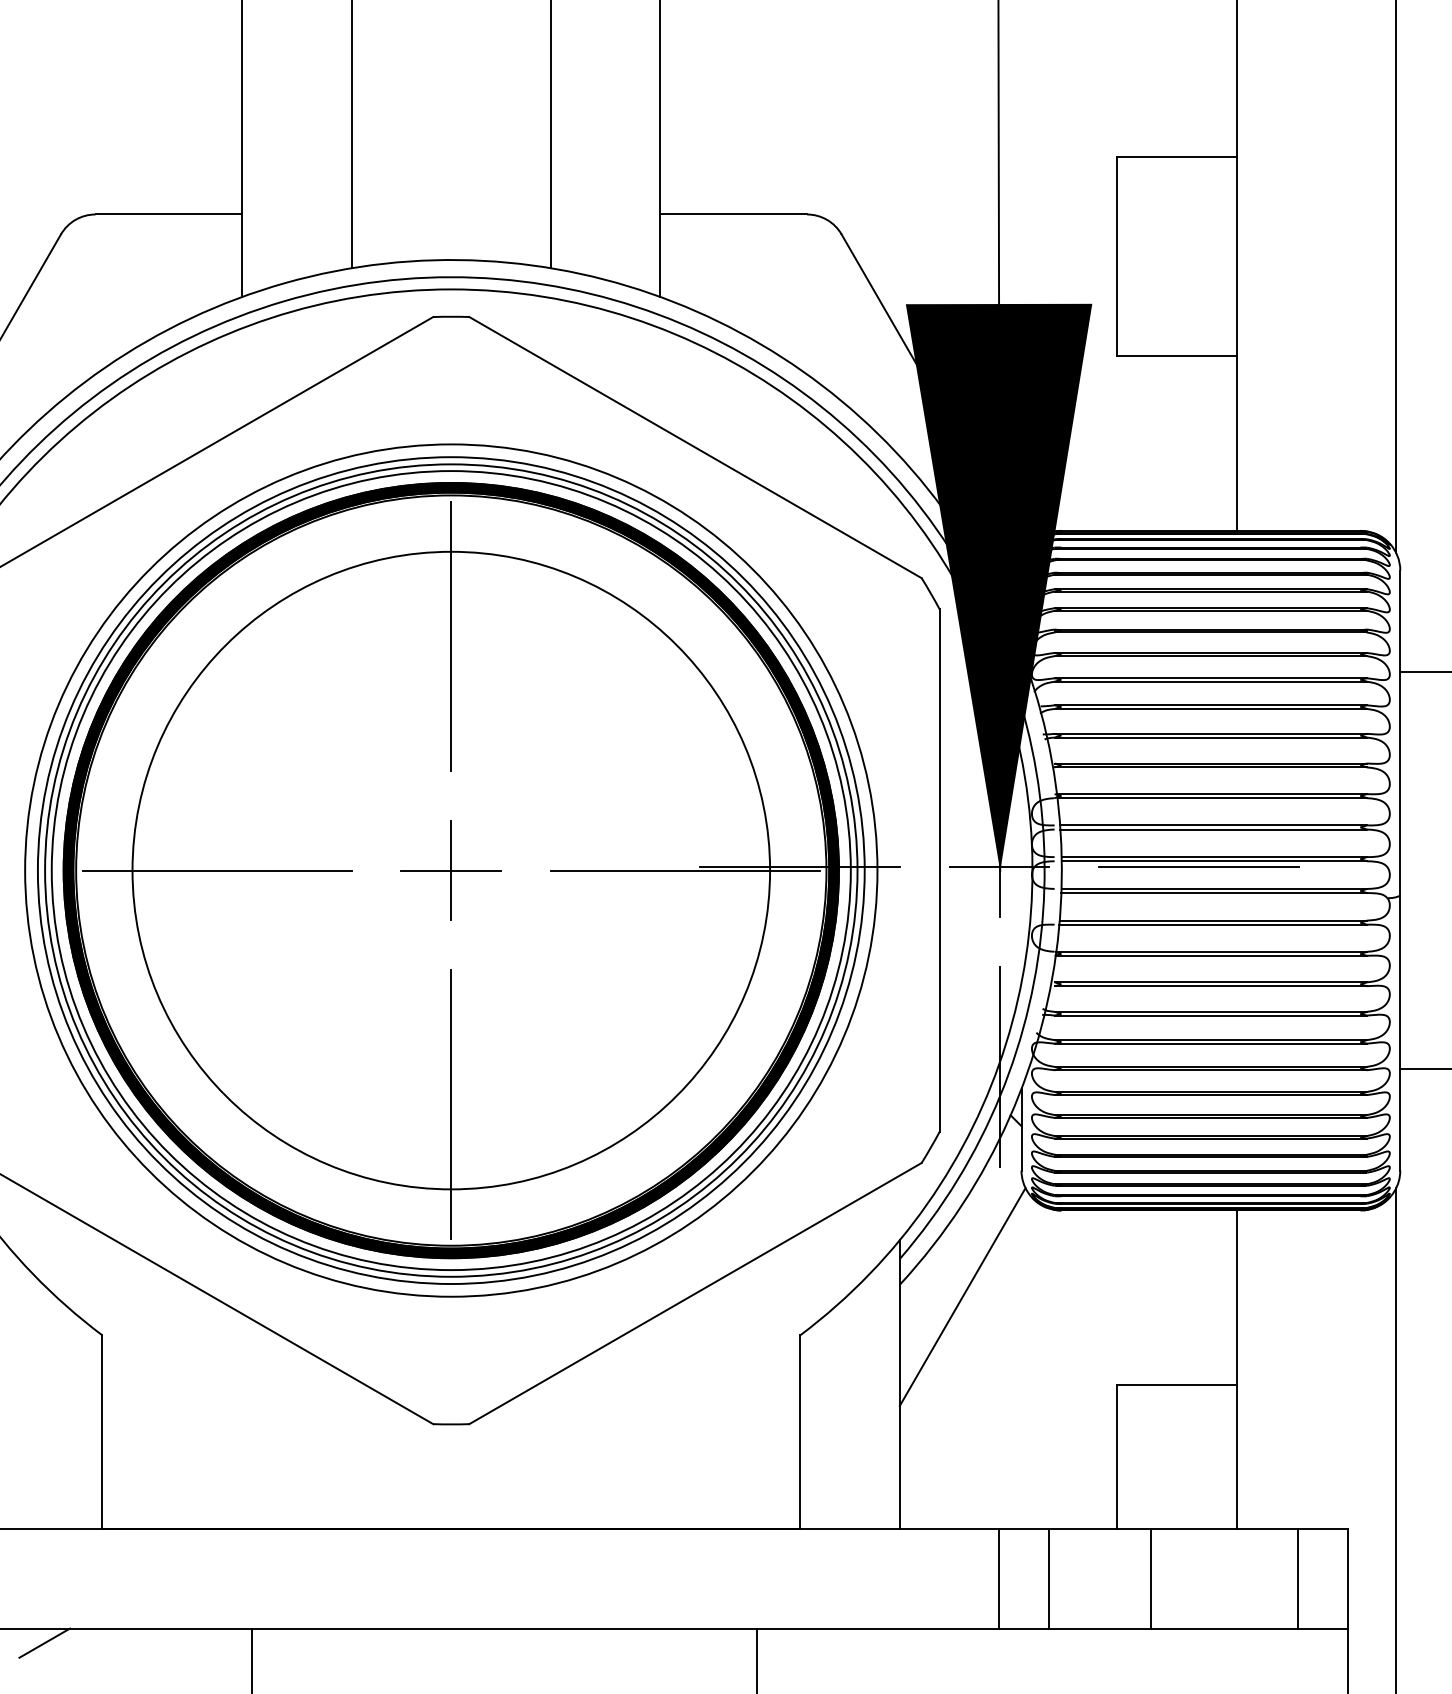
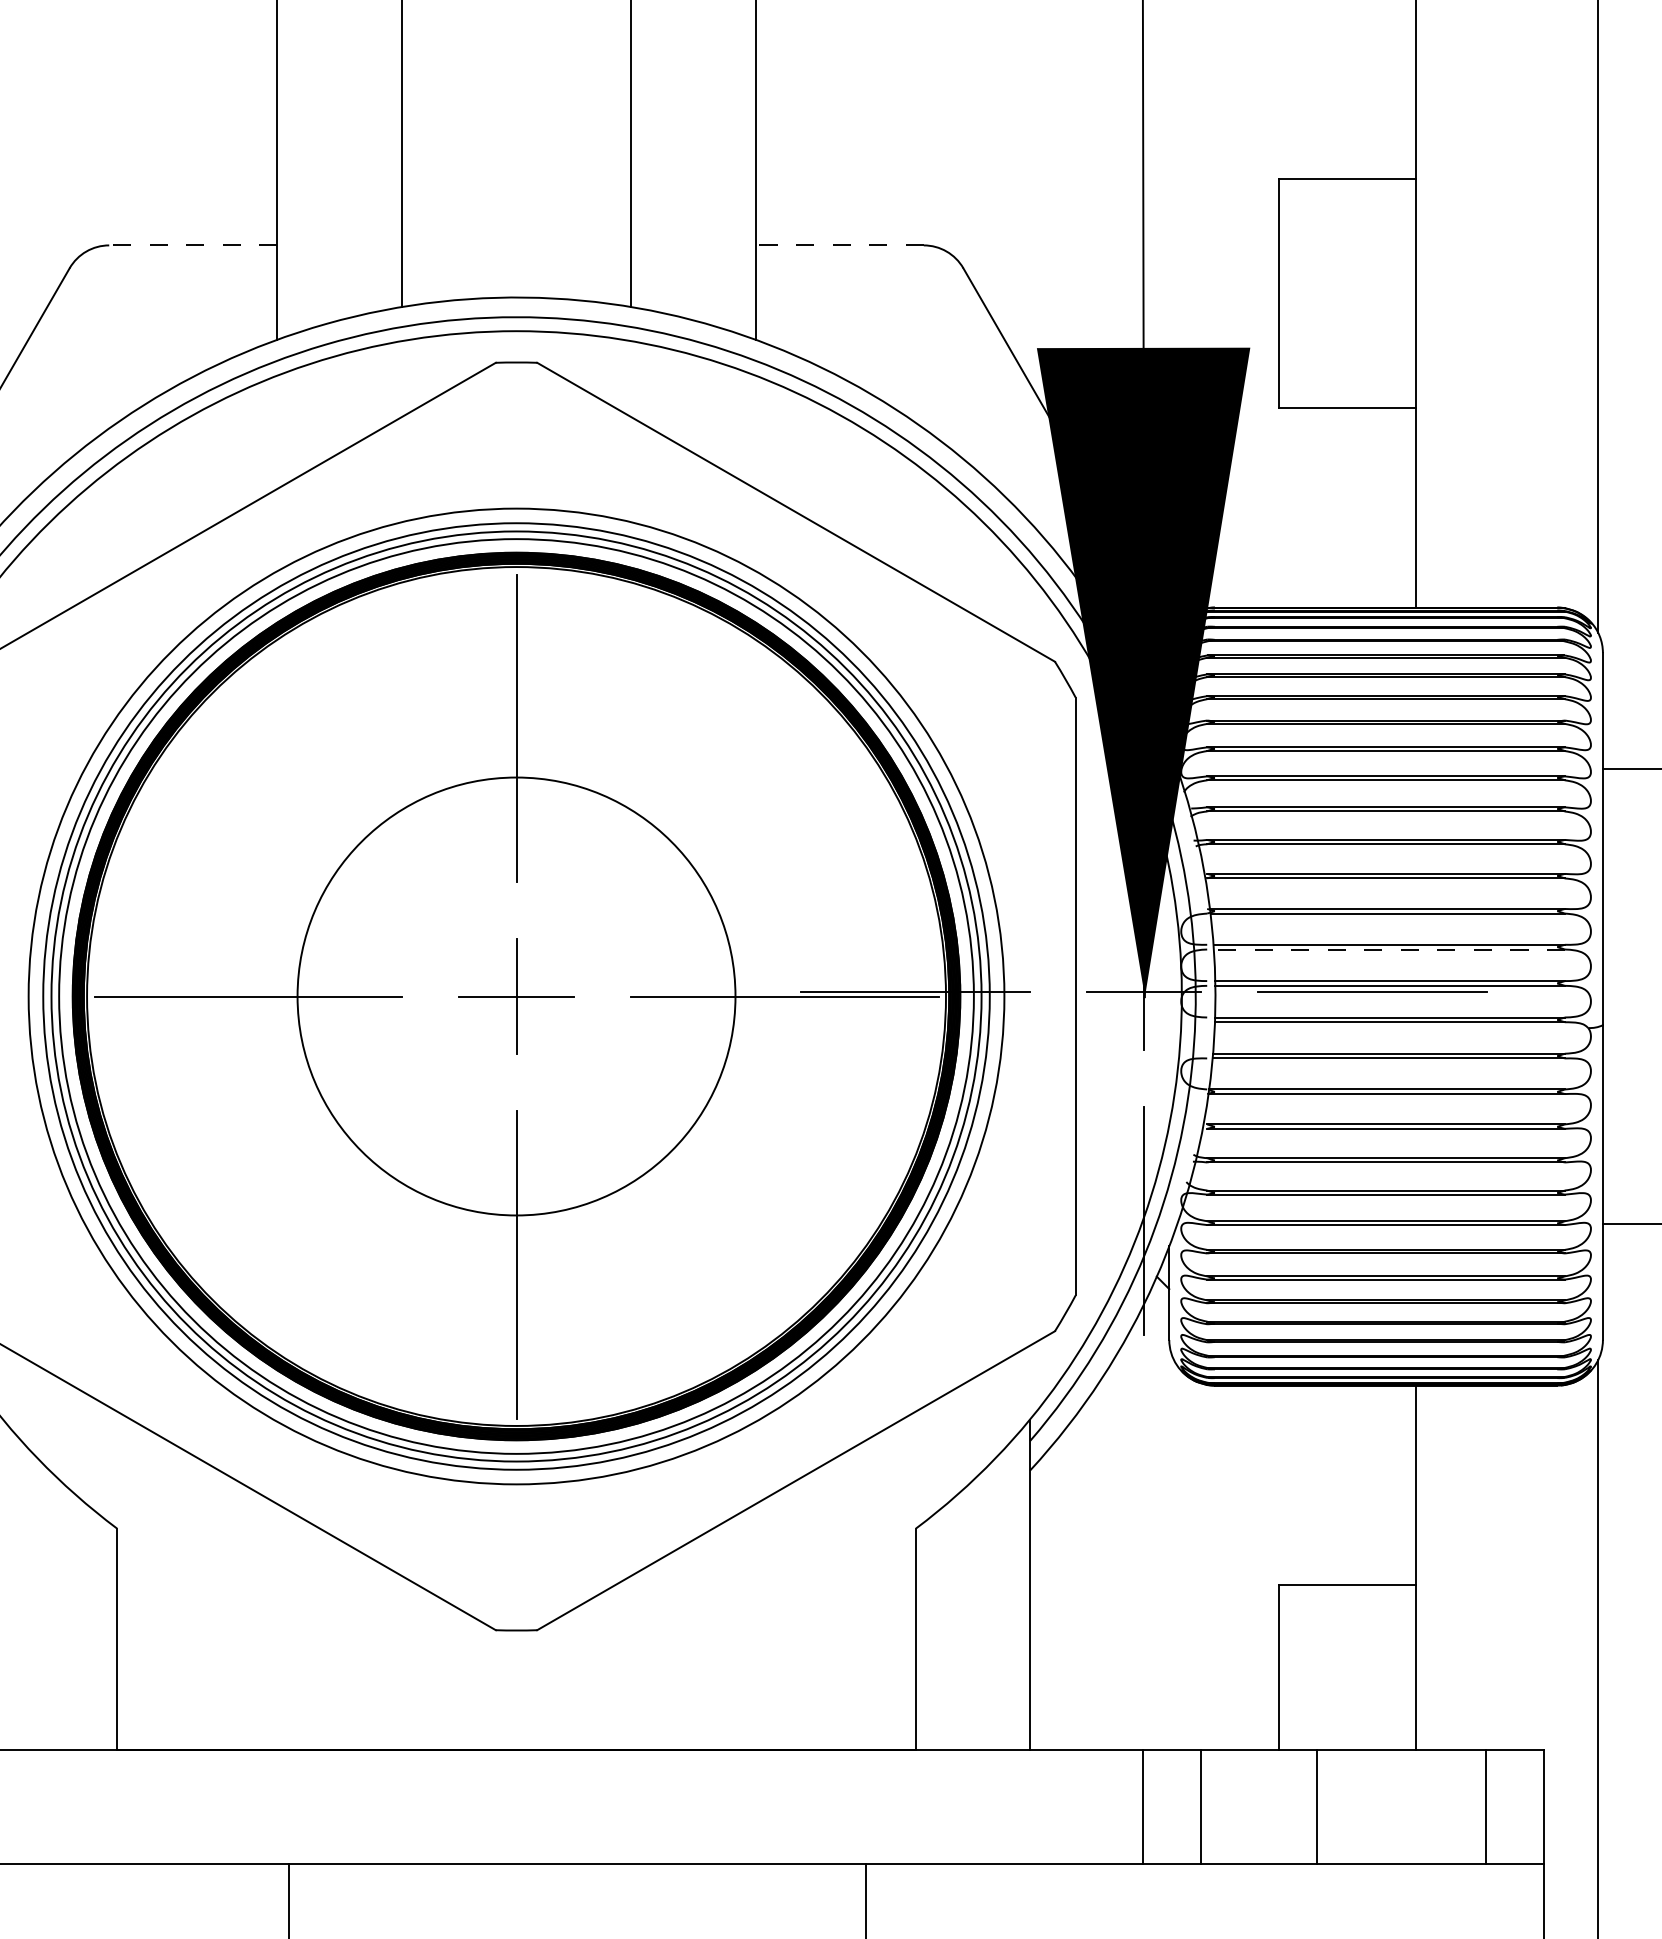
line: (168, 214) -> (192, 245), solid -> dashed
line: (733, 214) -> (839, 245), solid -> dashed
line: (1213, 829) -> (1389, 949), solid -> dashed
circle: (451, 870) -> (516, 996), size x0.6
line: (962, 1296) -> (1101, 1484), removed
line: (44, 1642) -> (50, 1880), removed

